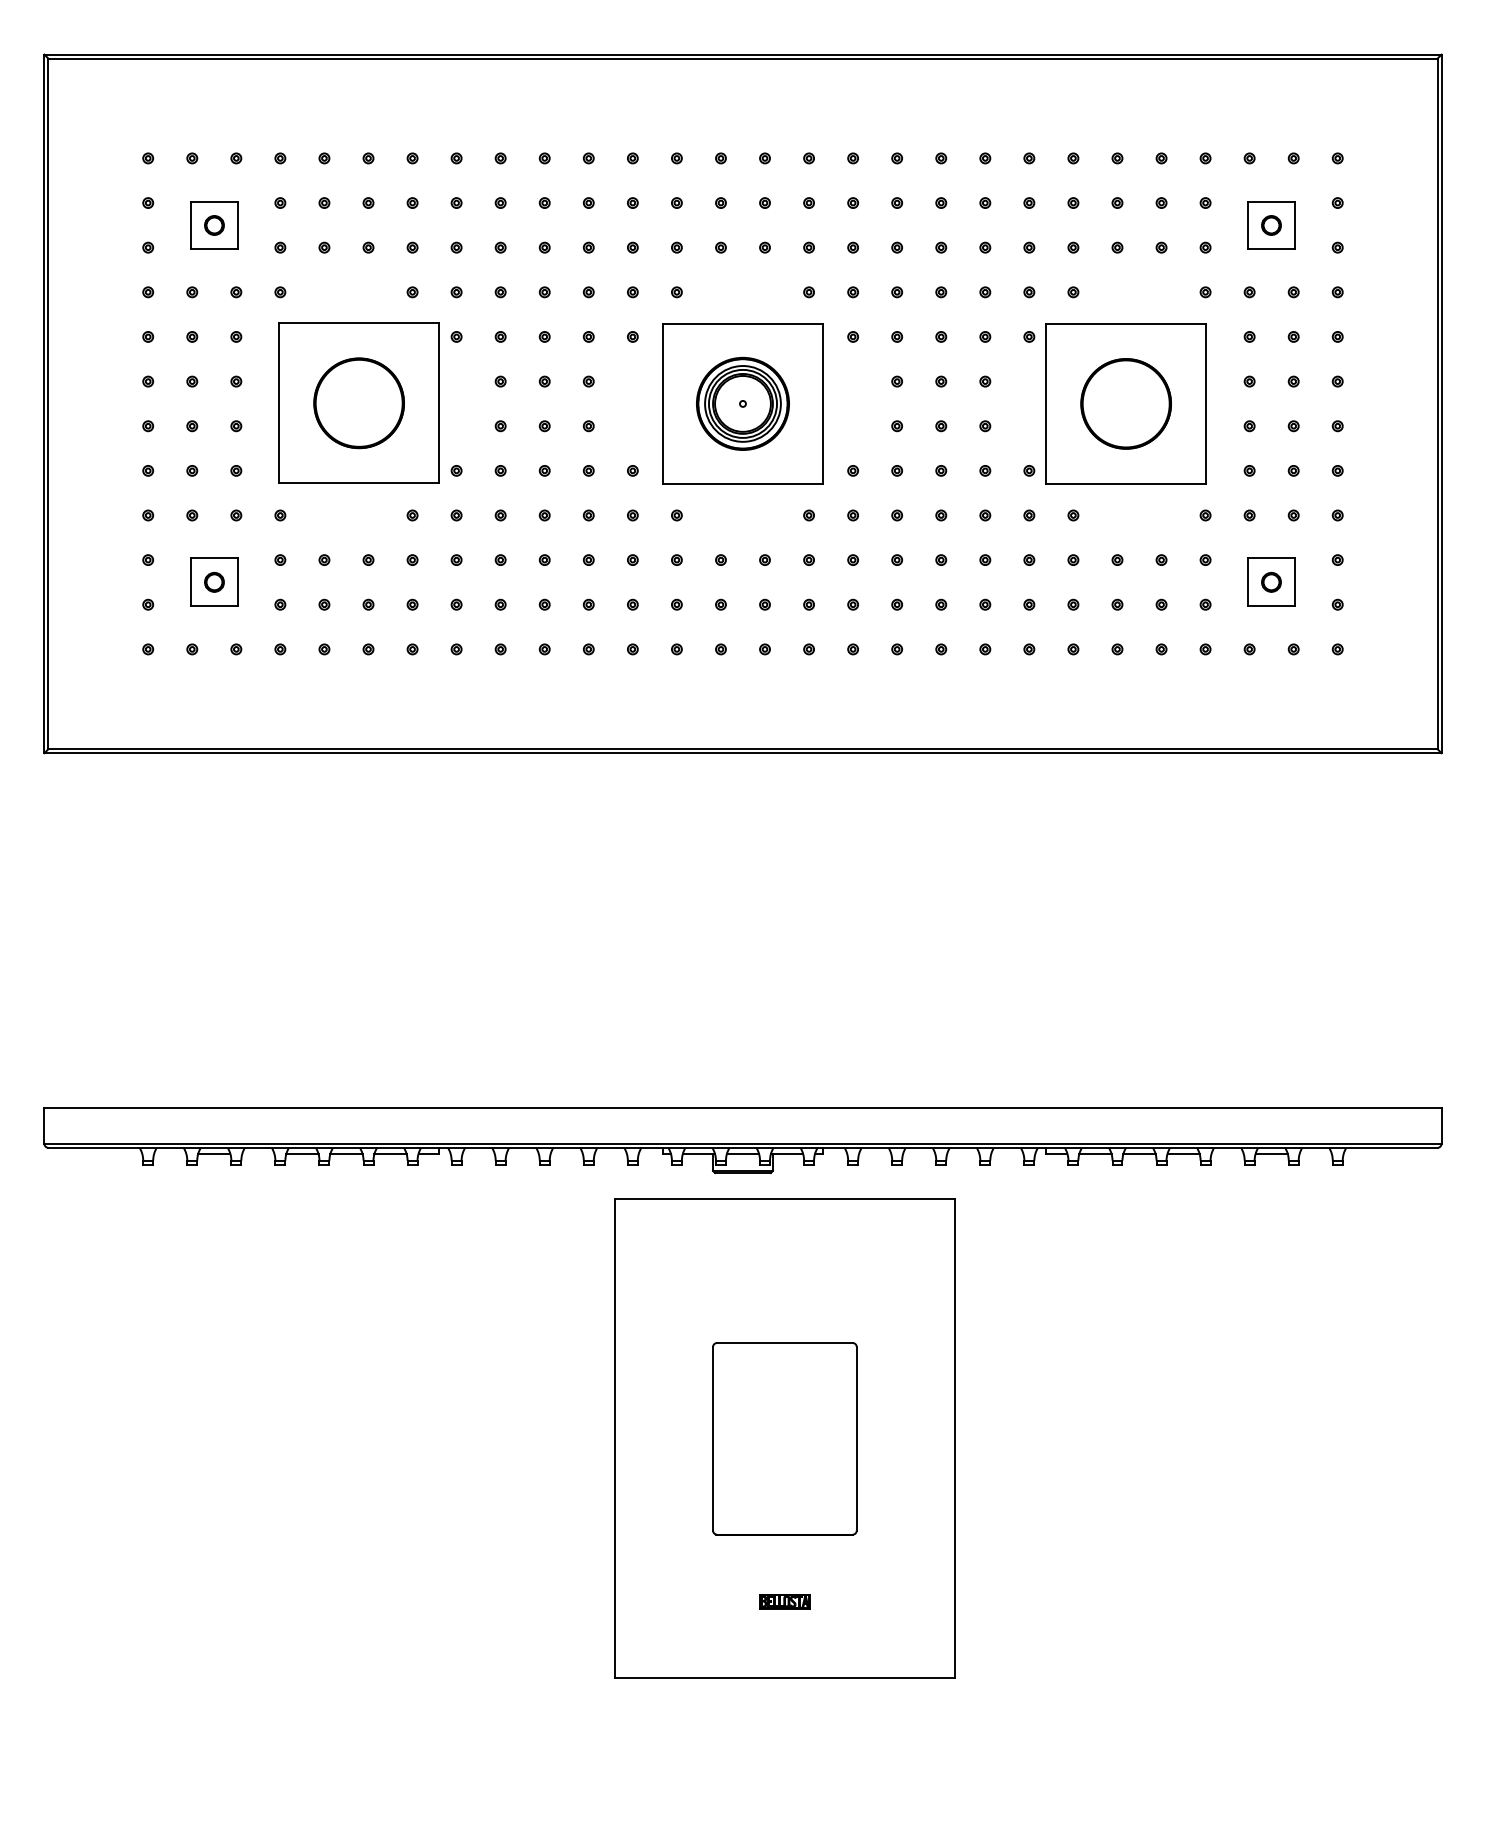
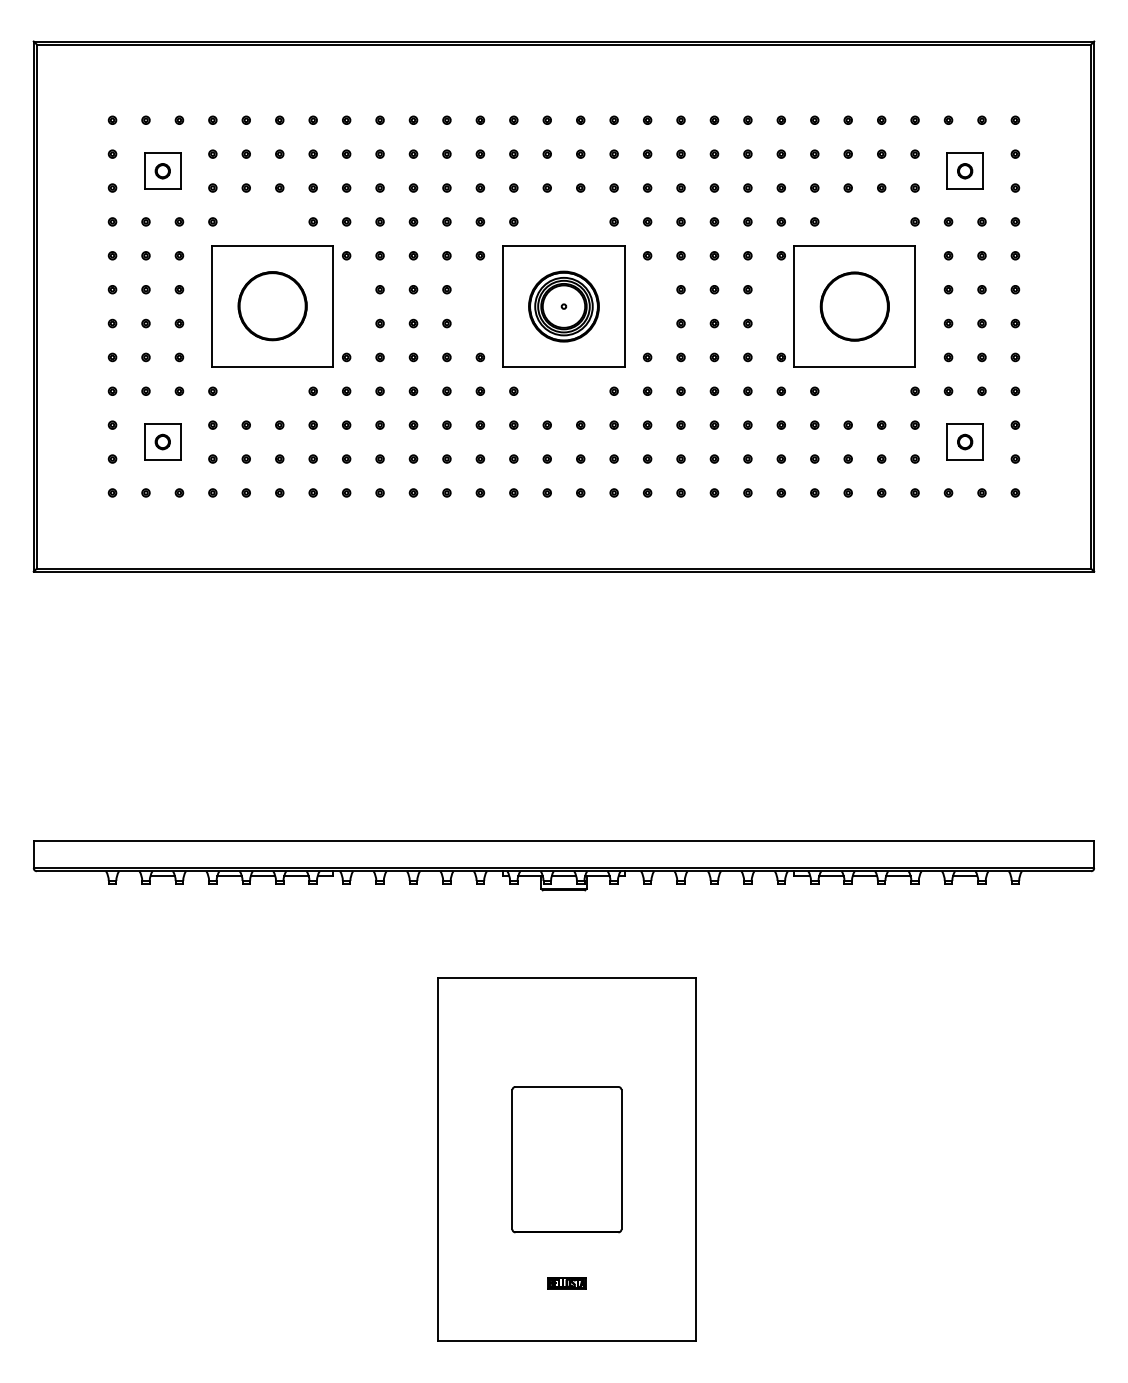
part: (784, 1438) -> (566, 1159), moved

